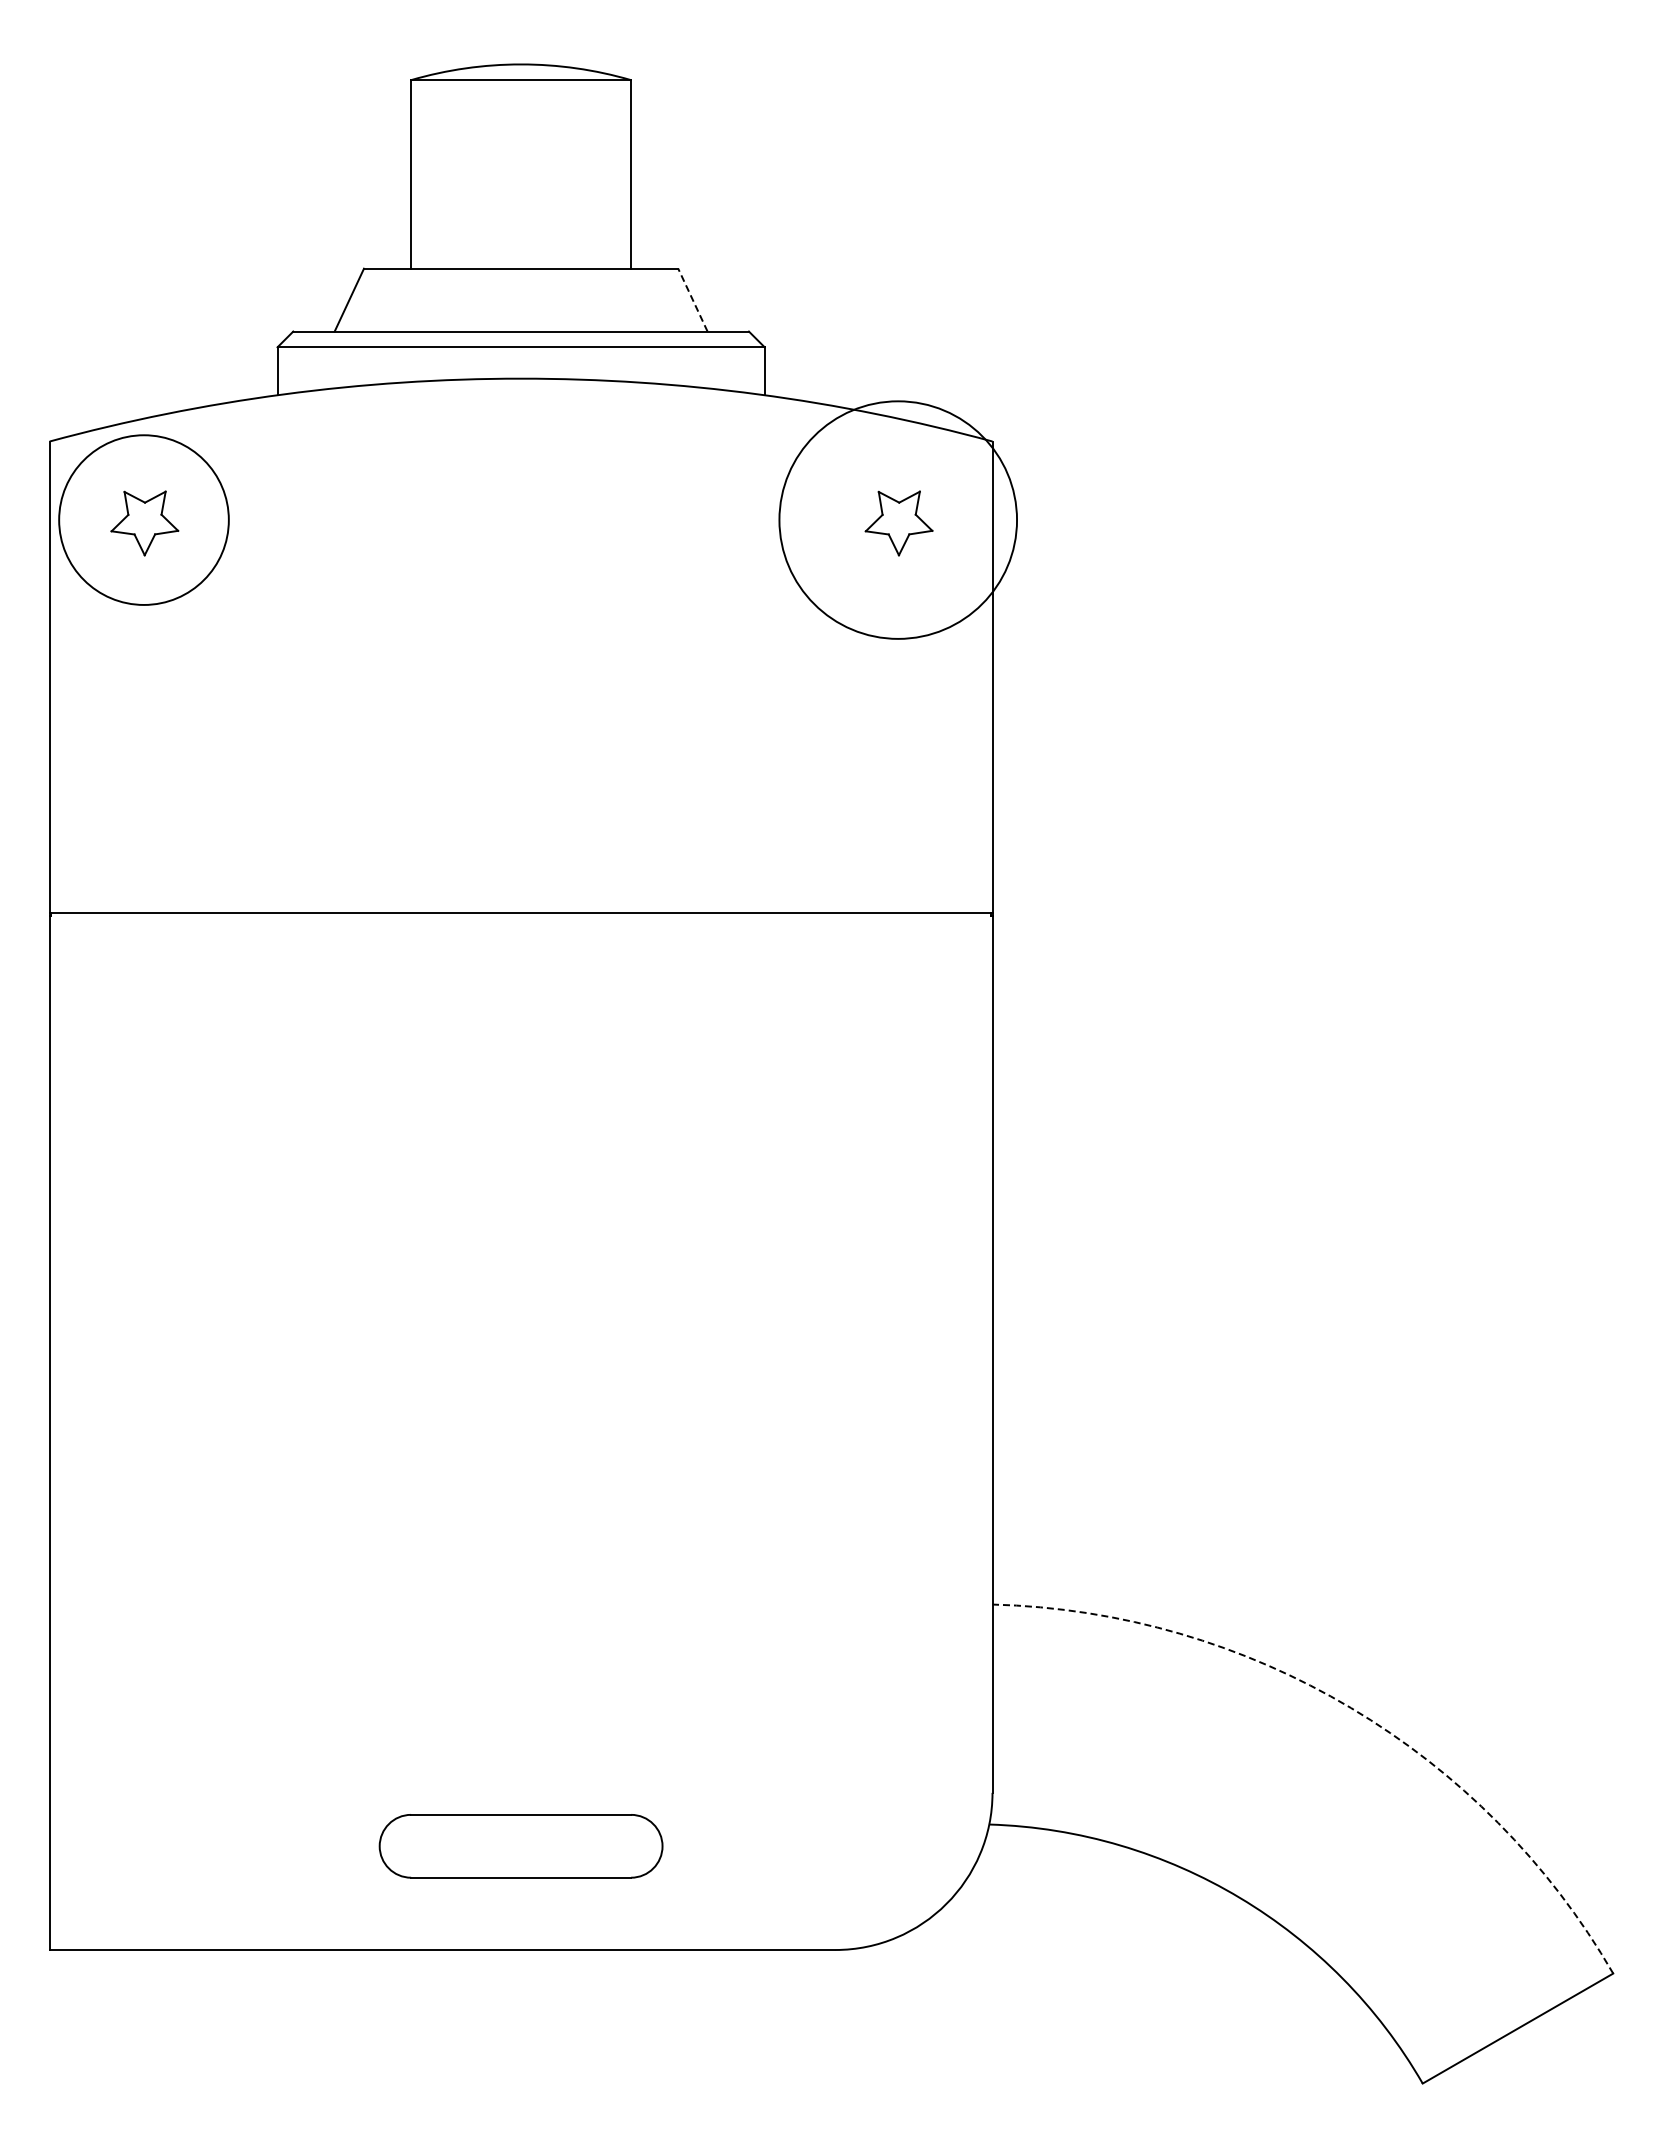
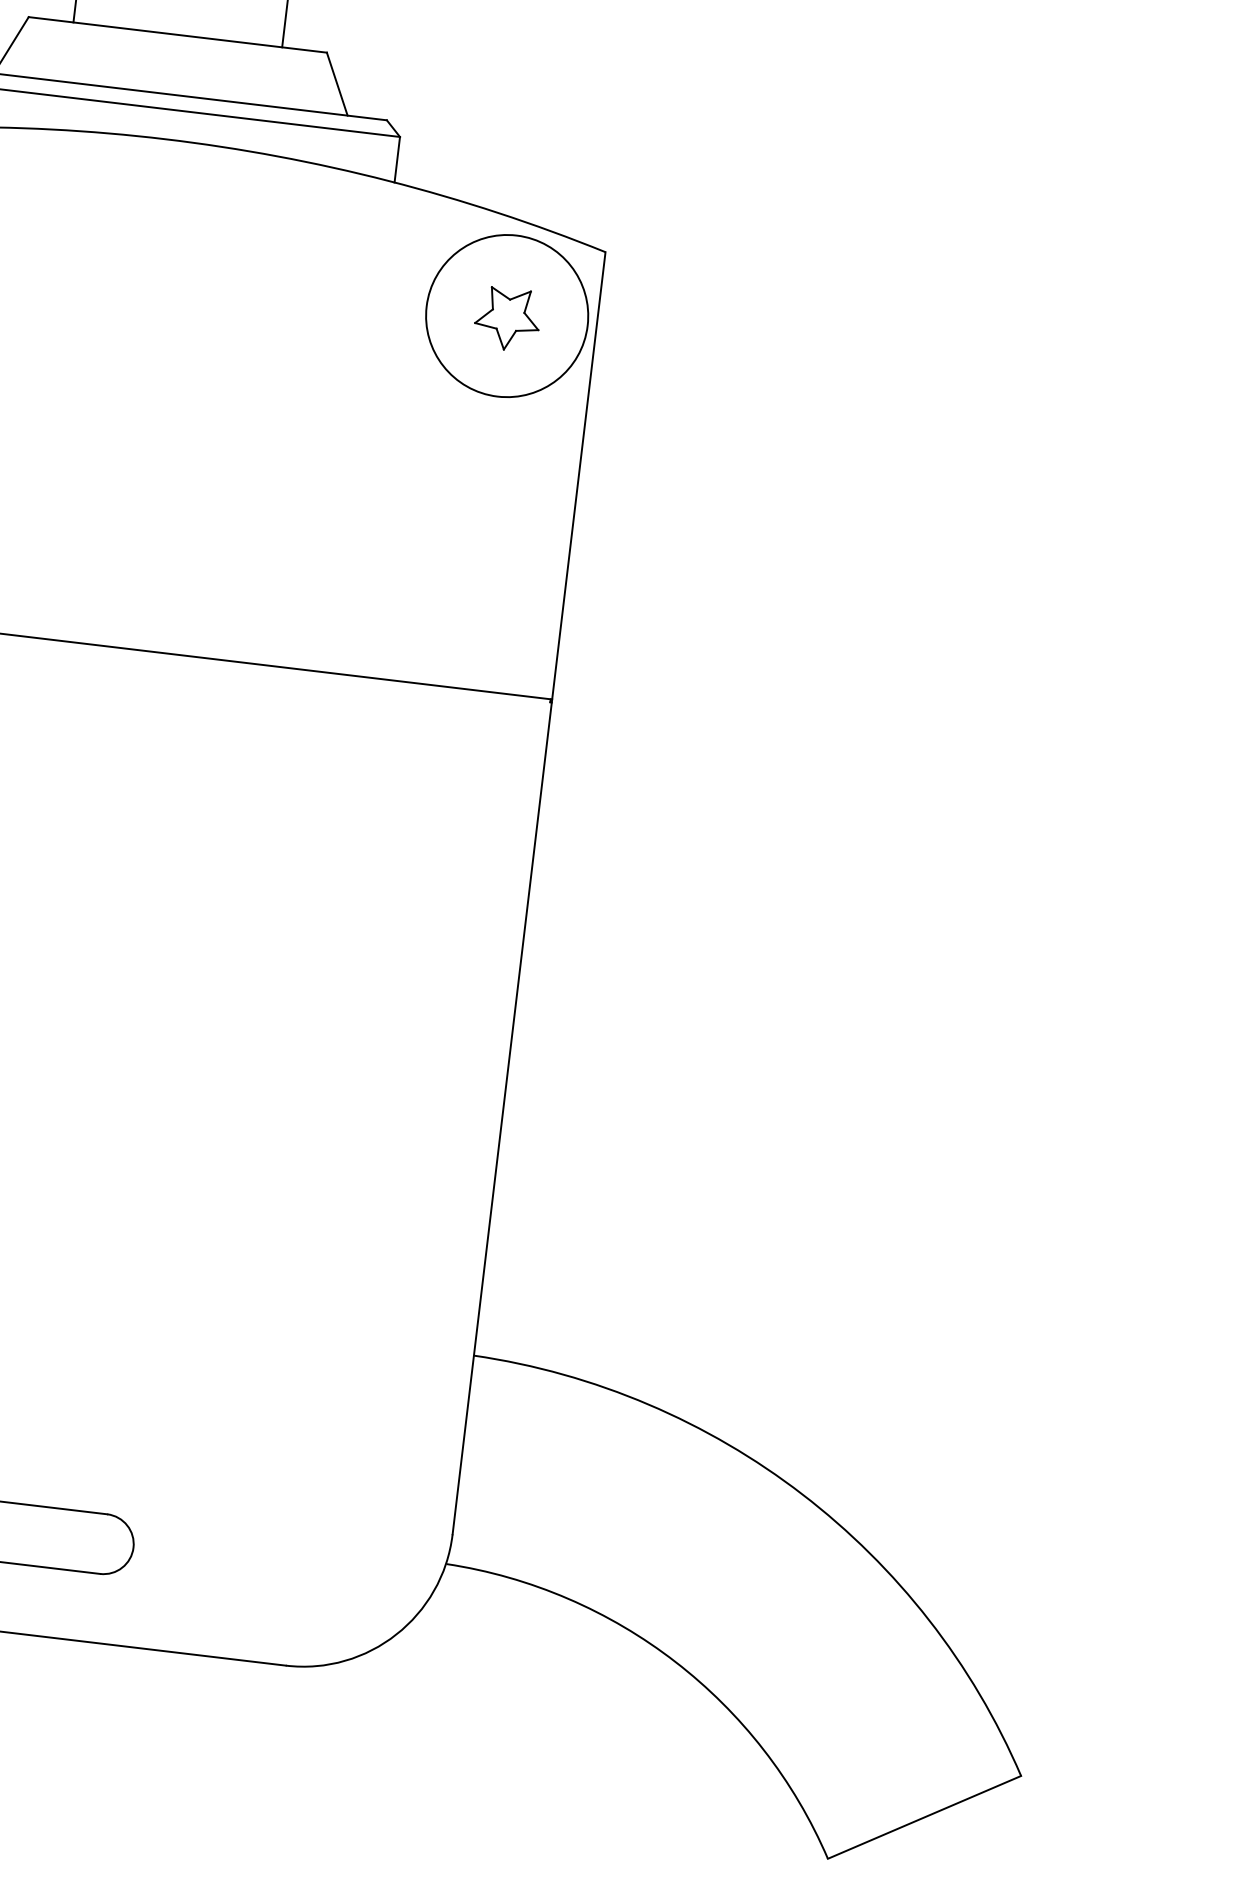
line: (692, 300) -> (336, 84), dashed -> solid
circle: (898, 519) -> (507, 315), size x0.71
arc: (1351, 1708) -> (802, 1494), dashed -> solid

